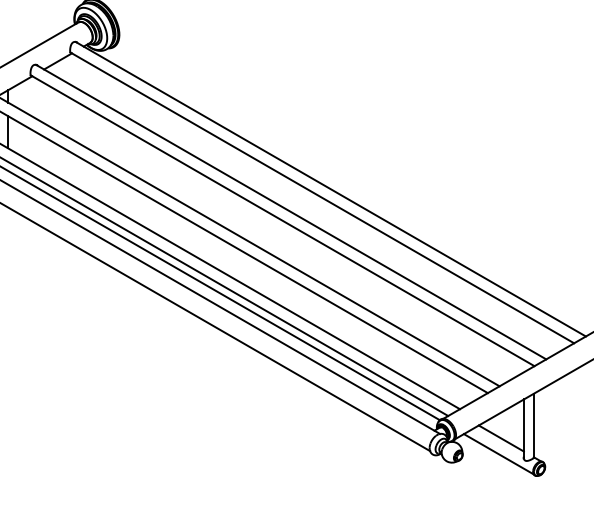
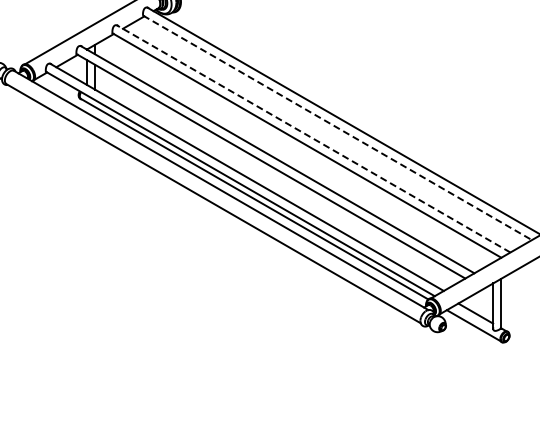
line: (323, 198) -> (338, 128), solid -> dashed
line: (291, 211) -> (313, 138), solid -> dashed

